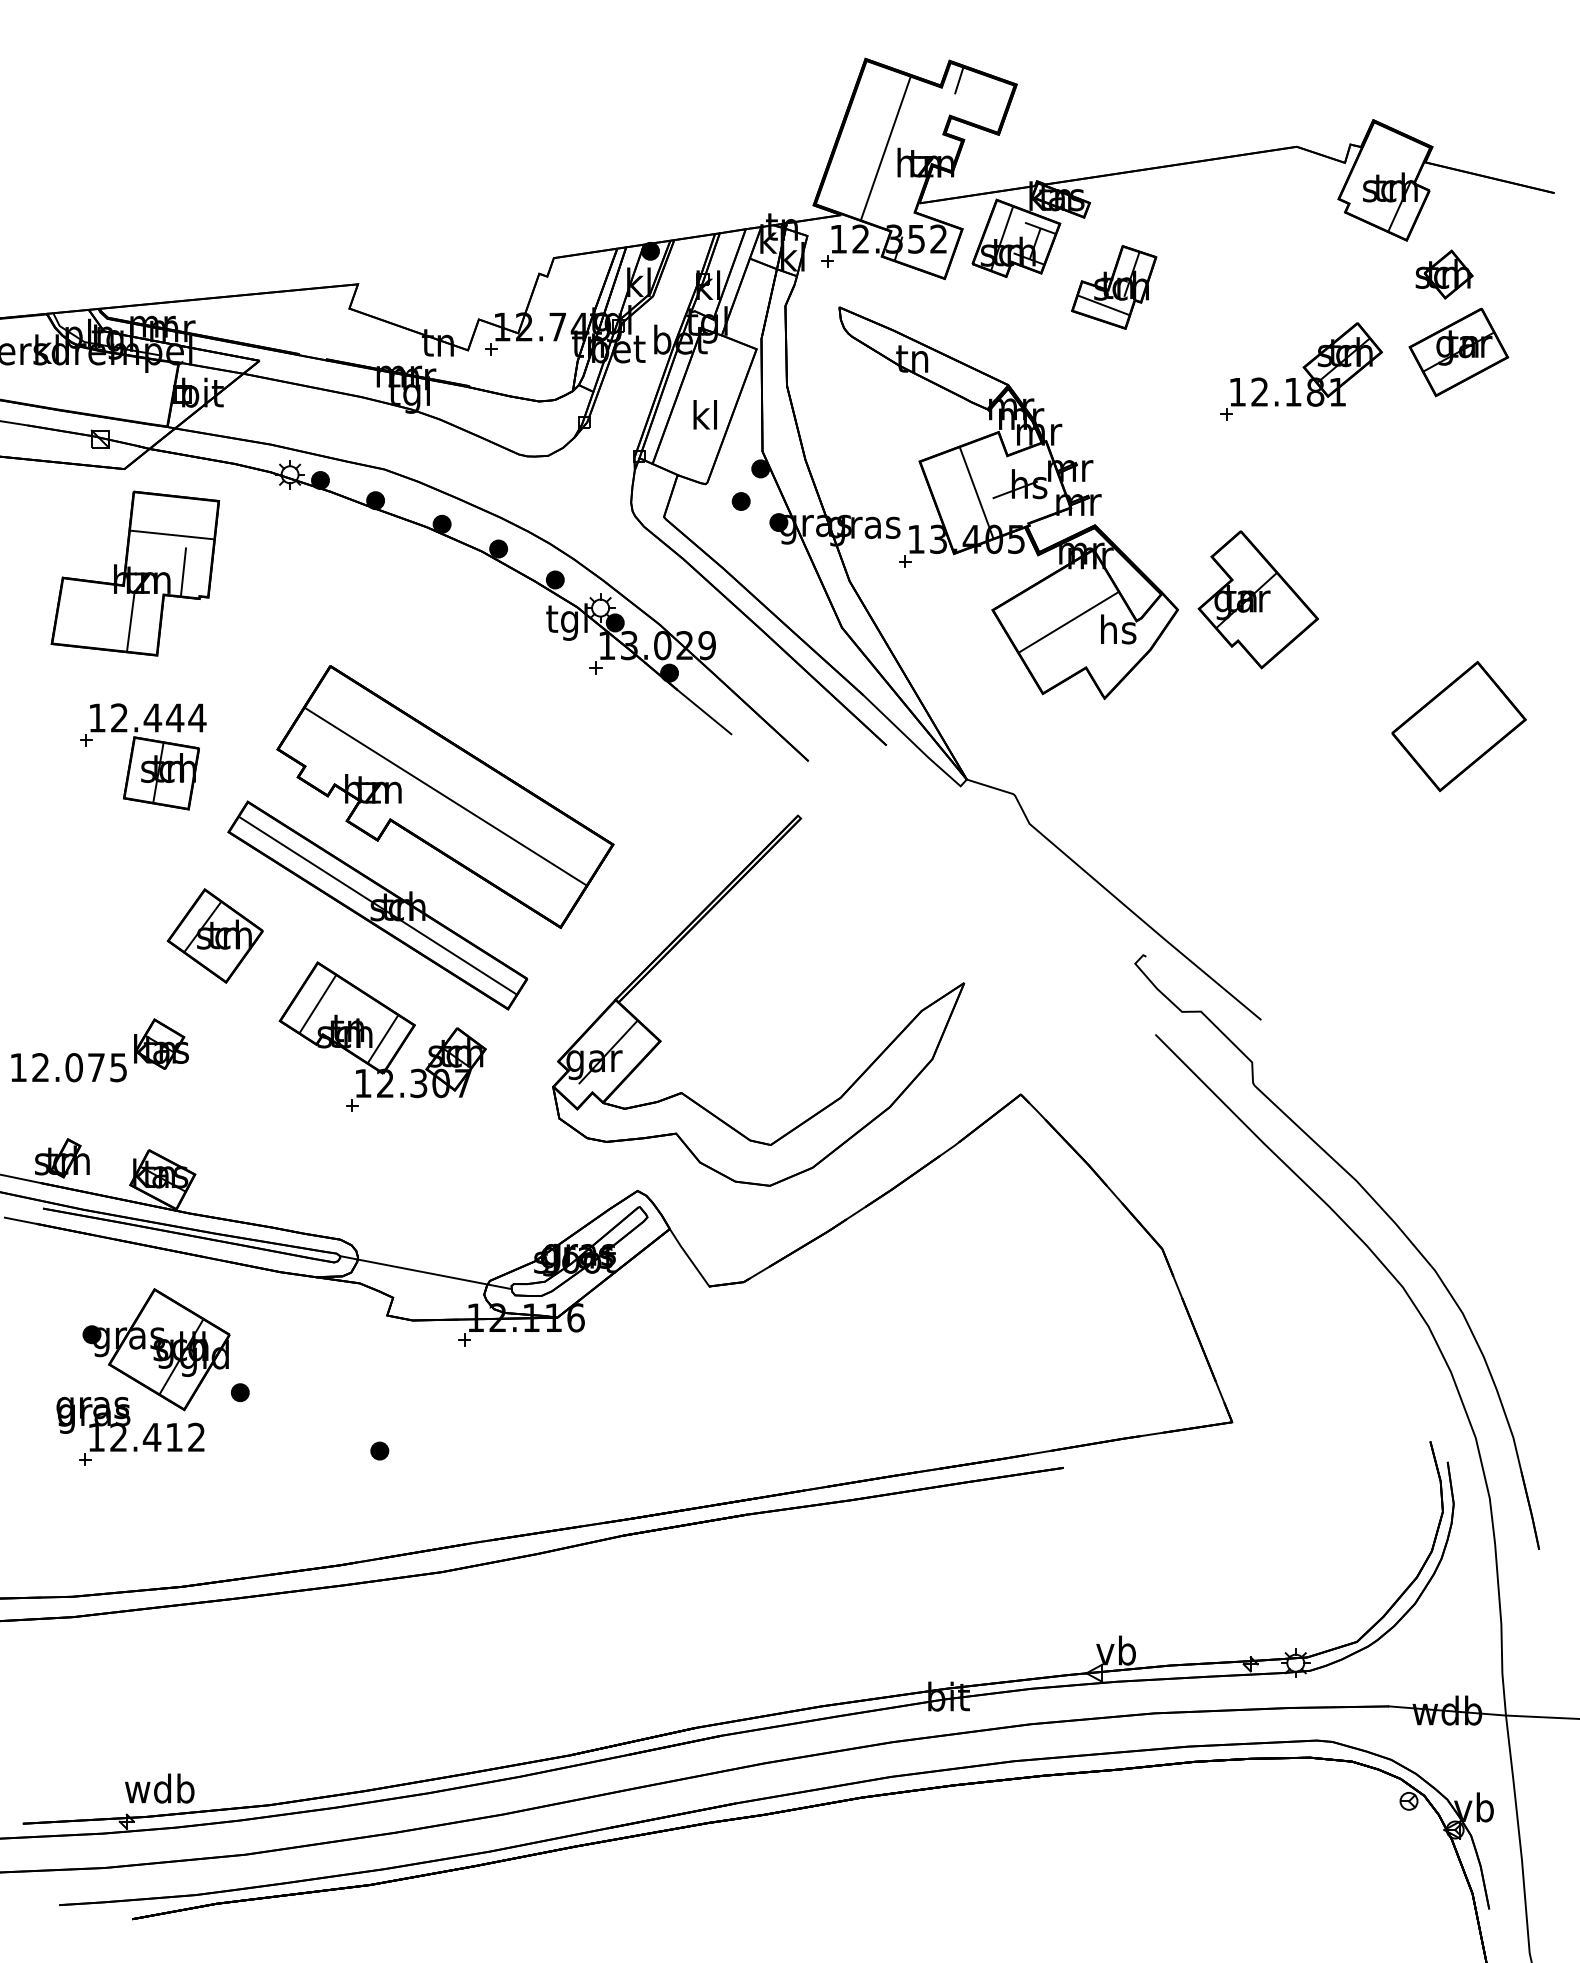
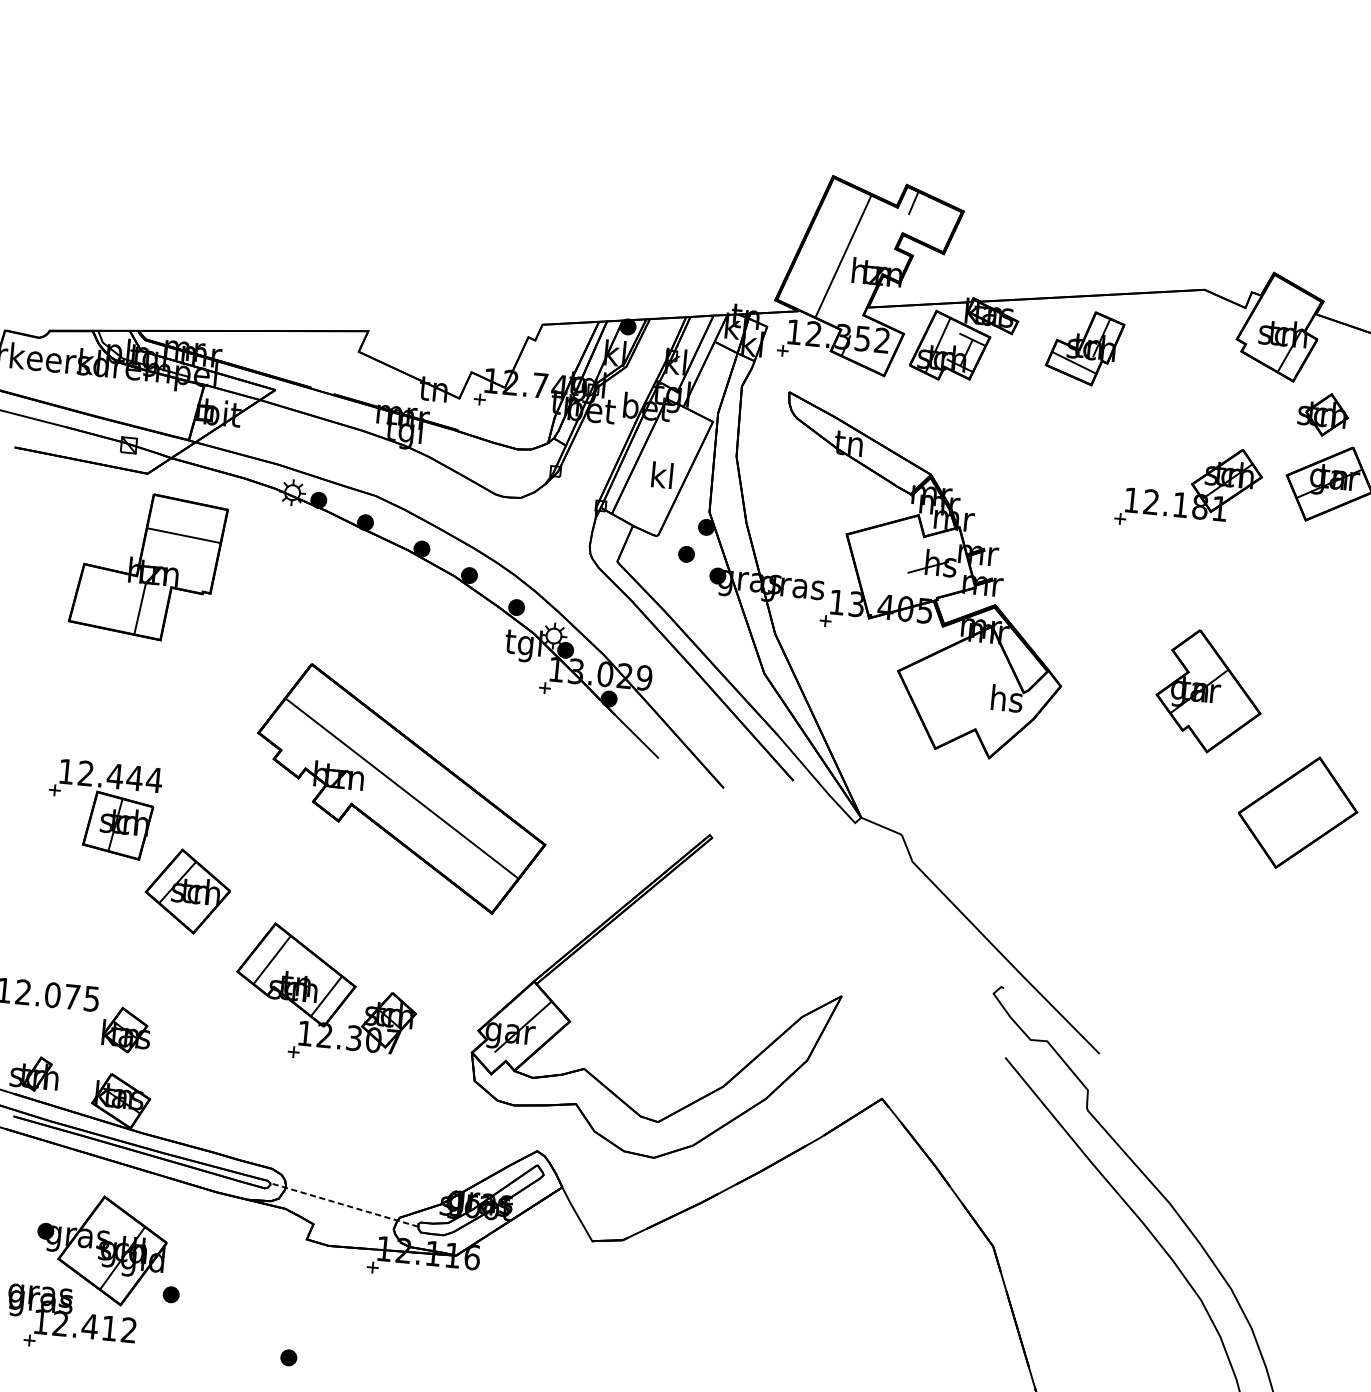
part: (1114, 287) -> (1085, 348), moved
line: (976, 492) -> (893, 566), removed
line: (183, 571) -> (190, 568), removed
part: (1257, 599) -> (1209, 691), moved
line: (1068, 622) -> (963, 688), removed
part: (143, 756) -> (103, 809), moved
part: (377, 905) -> (332, 878), removed
part: (161, 1043) -> (126, 1029), moved
line: (425, 1272) -> (344, 1204), solid -> dashed

